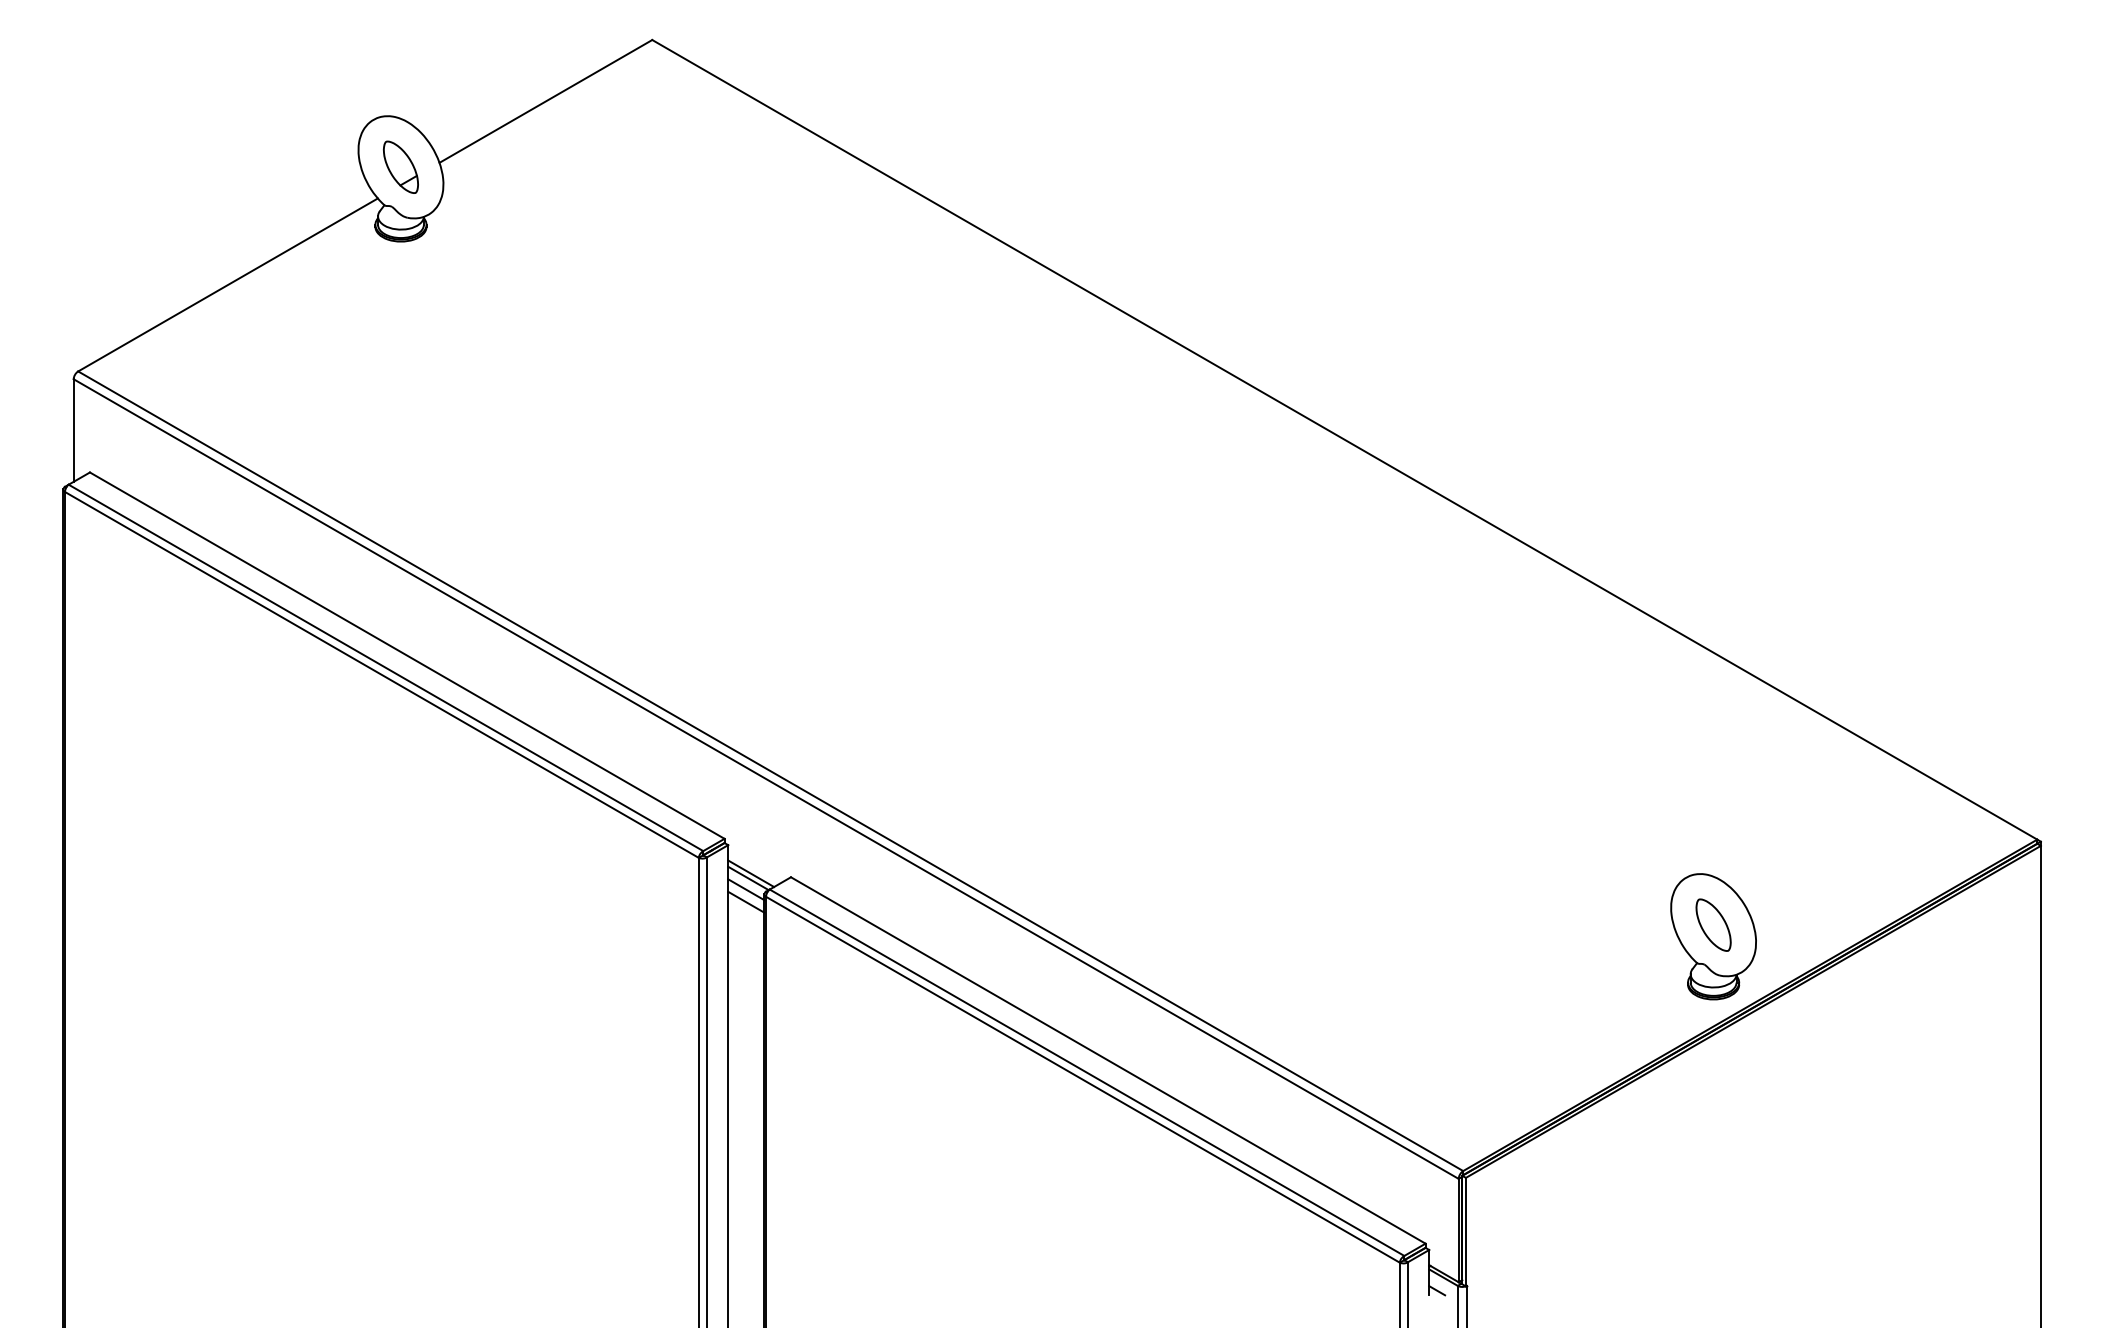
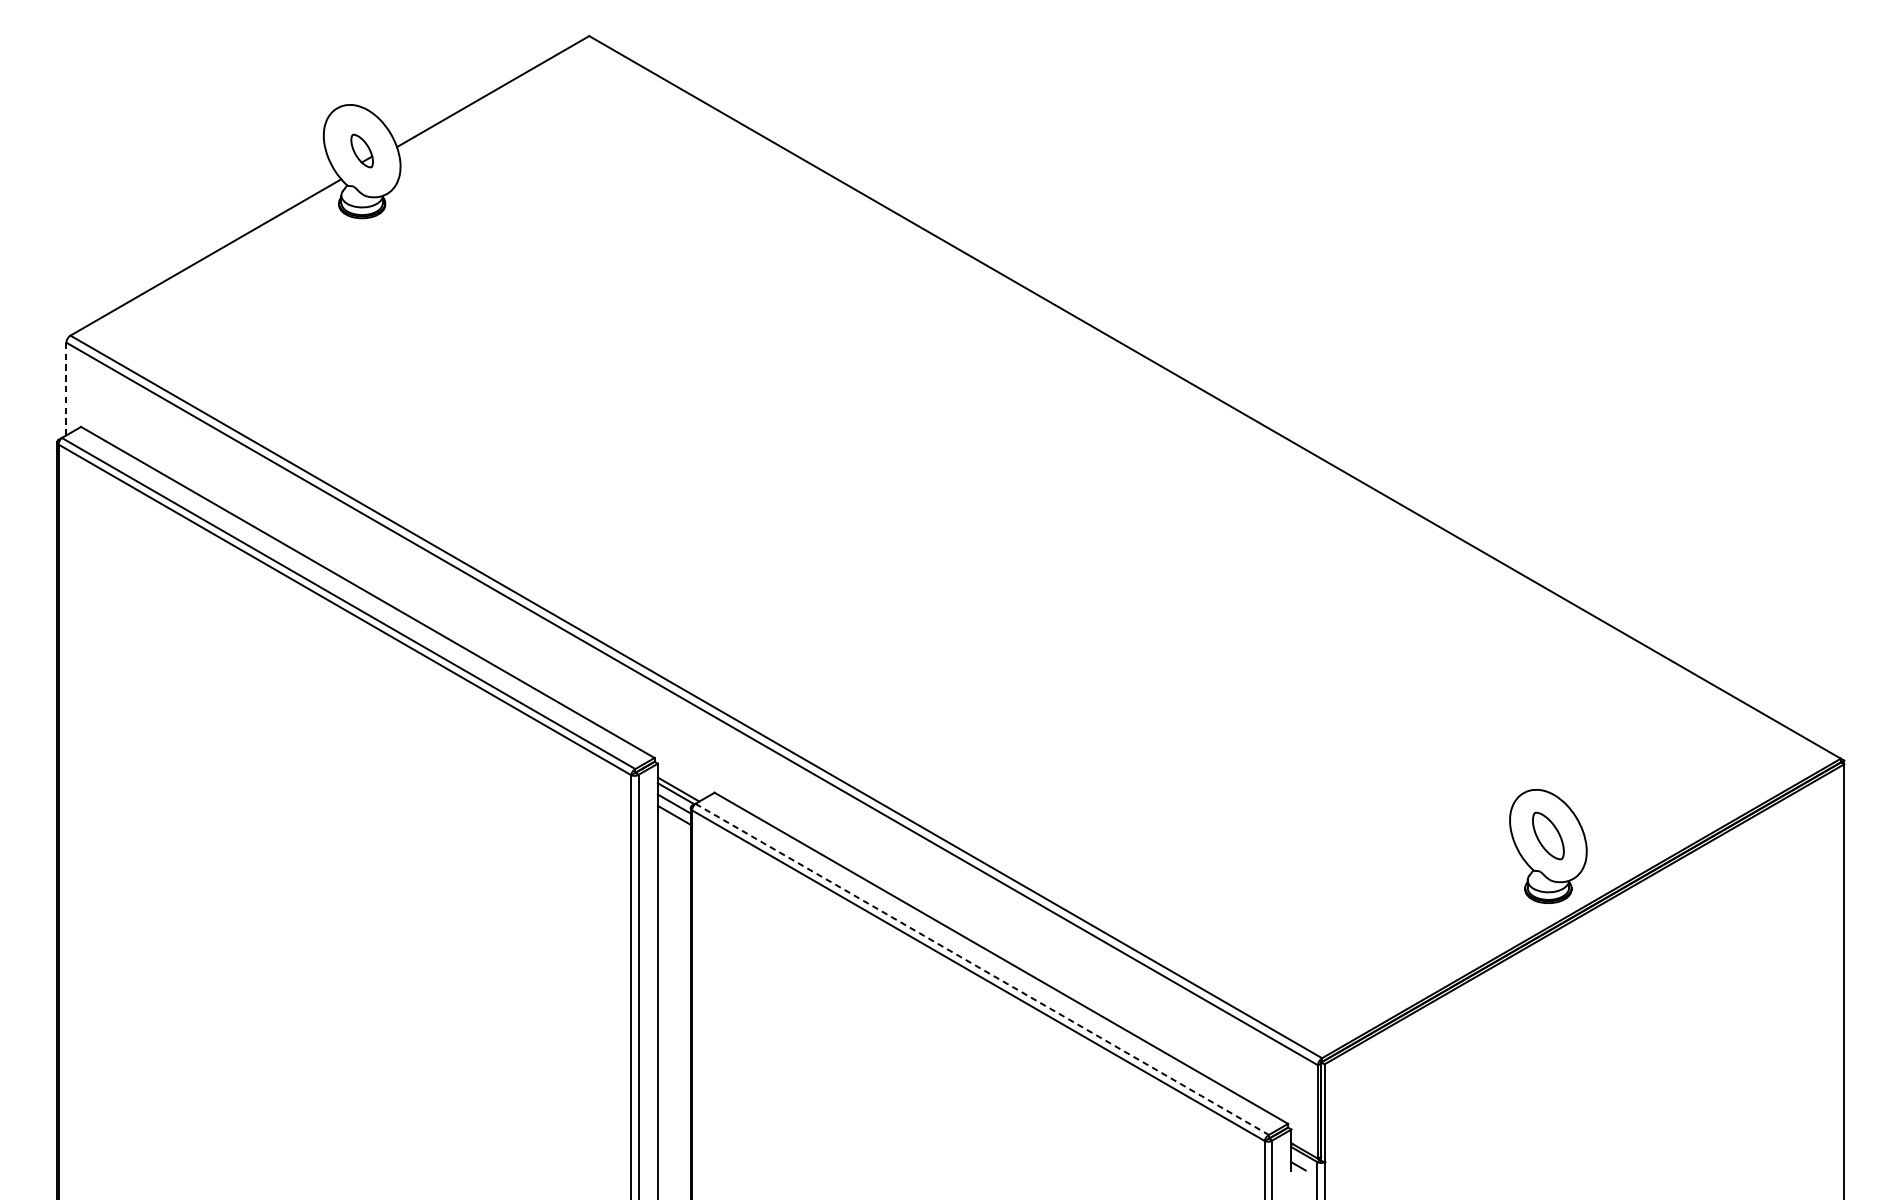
part: (400, 166) -> (361, 150), size x0.7
line: (73, 430) -> (66, 388), solid -> dashed
line: (1087, 1072) -> (982, 969), solid -> dashed

